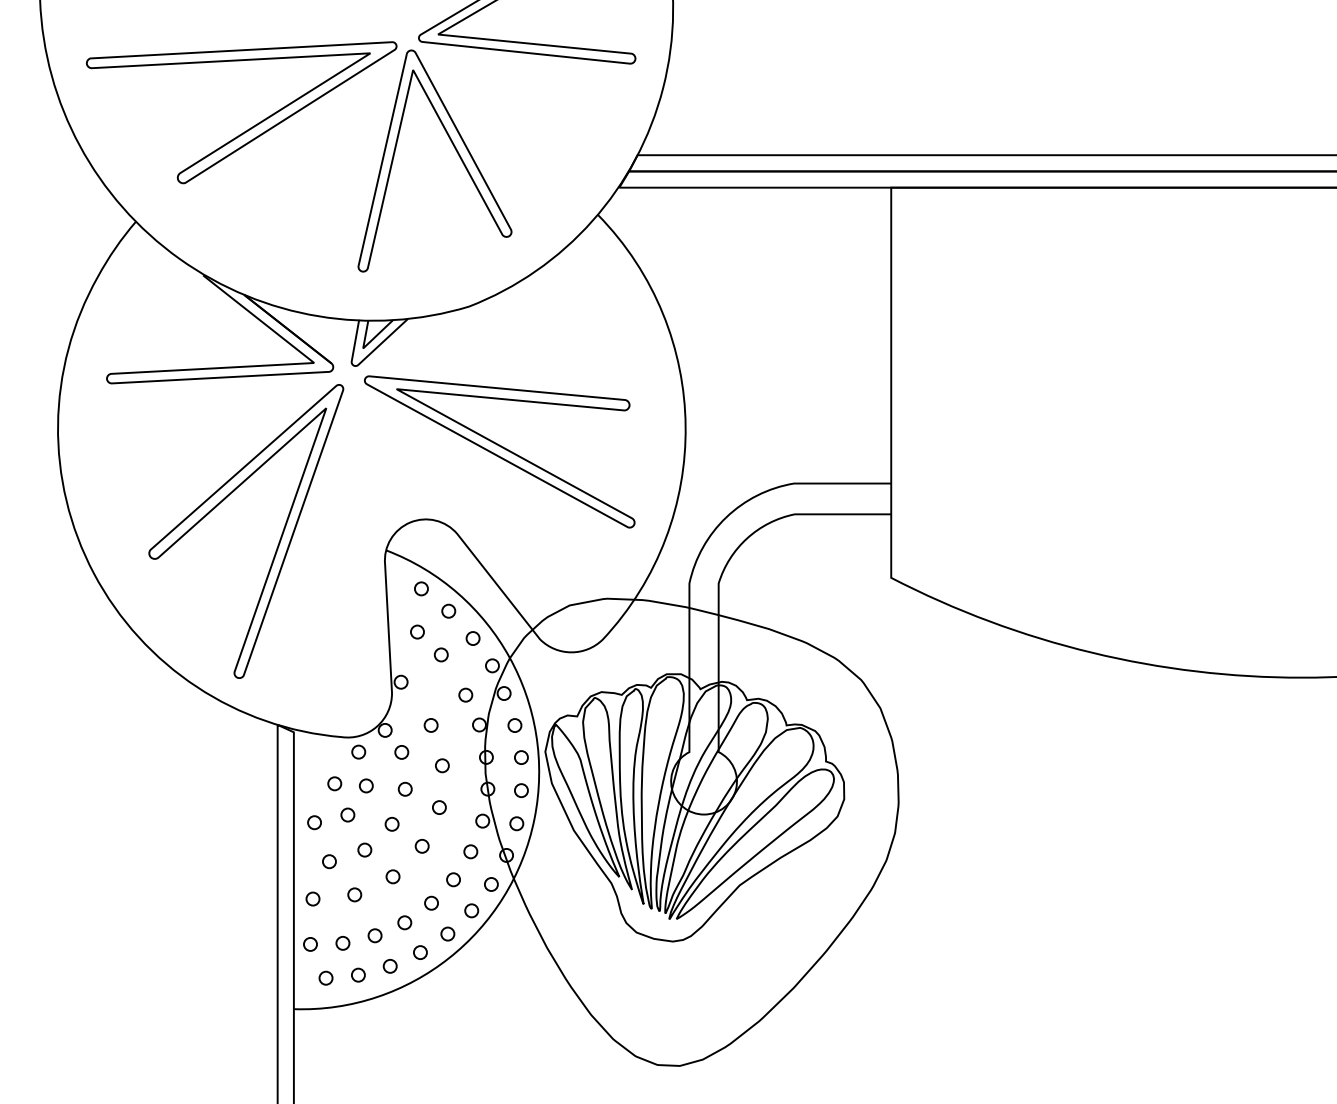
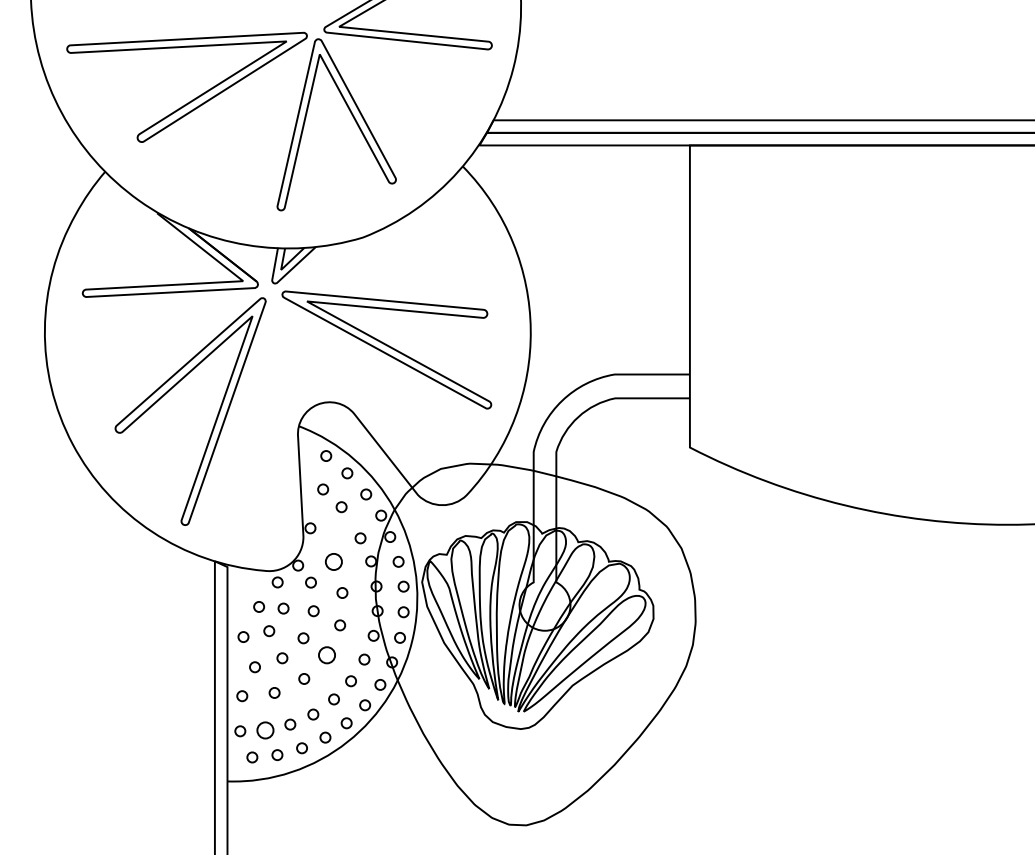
circle: (430, 725) -> (333, 561), size x1.6
circle: (421, 846) -> (326, 655), size x1.6
circle: (342, 943) -> (265, 730), size x1.6

